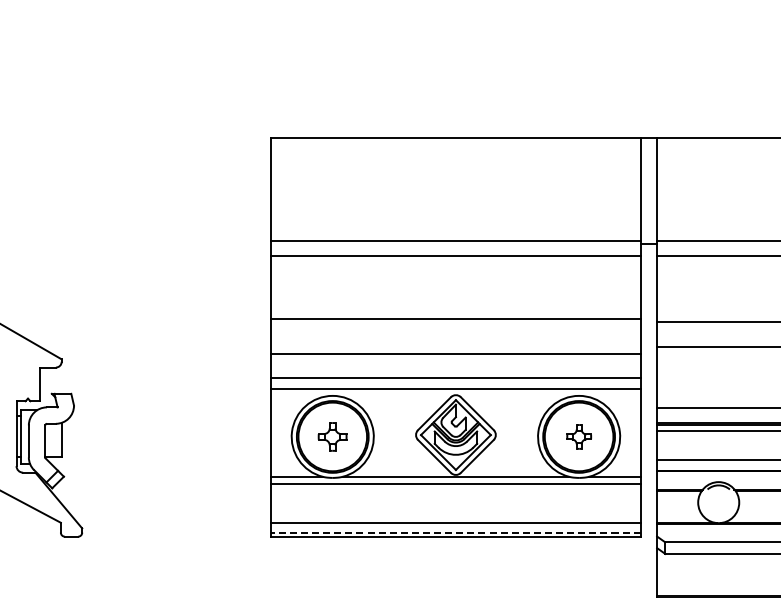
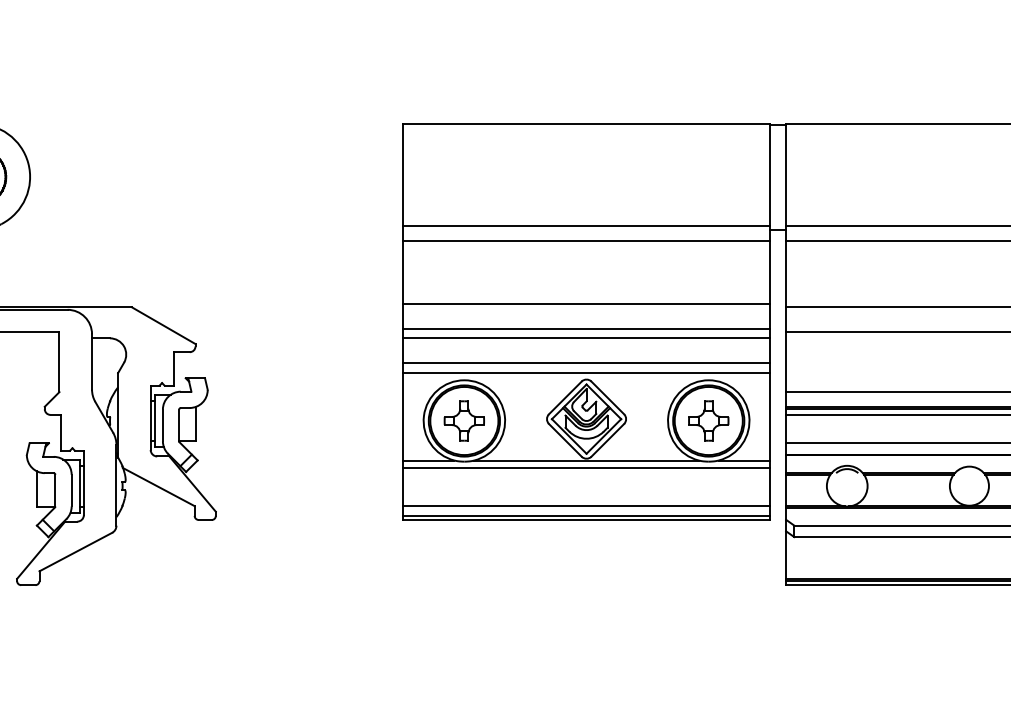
line: (455, 343) -> (586, 328), added
part: (331, 436) -> (463, 420), size x1.43
part: (578, 436) -> (708, 420), size x1.67
line: (455, 532) -> (586, 515), dashed -> solid

